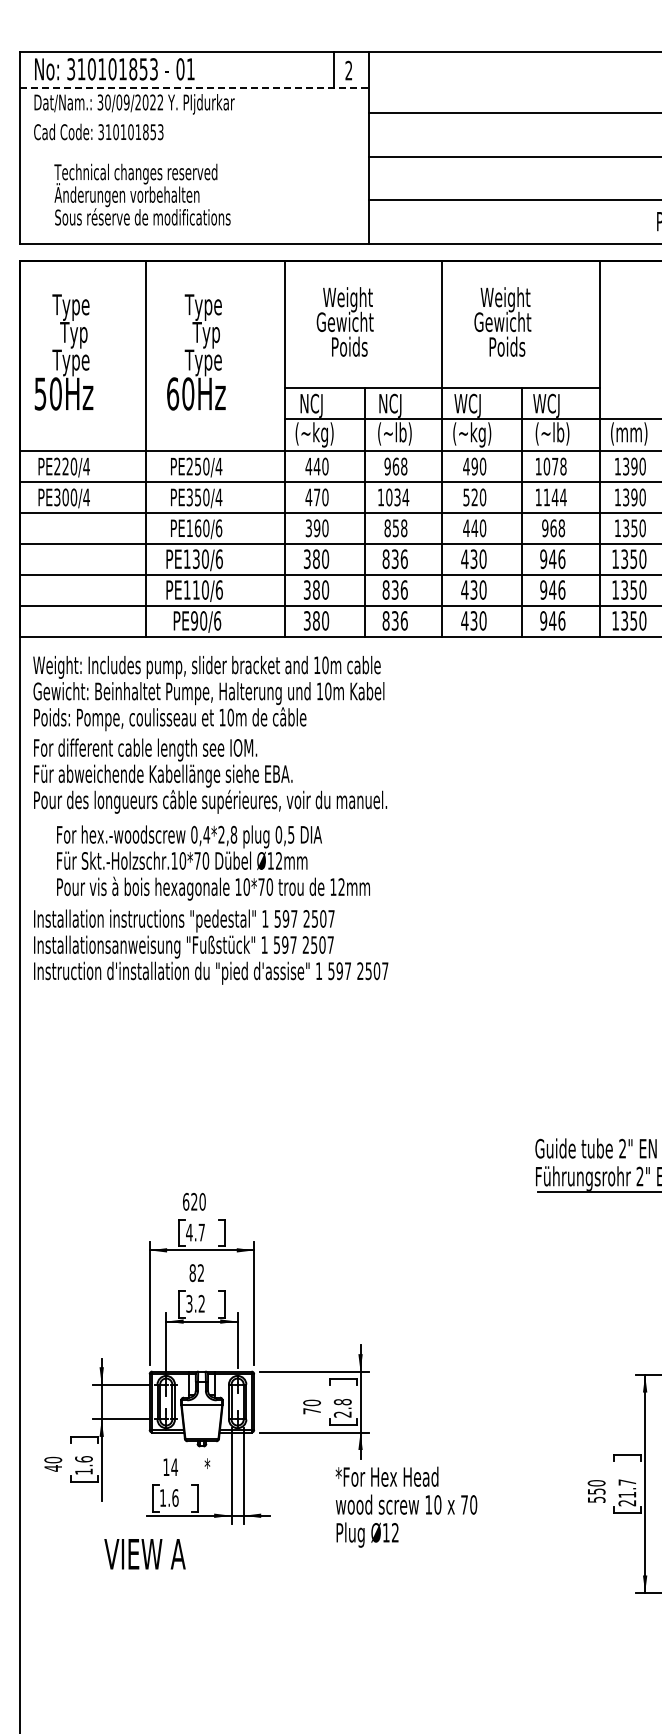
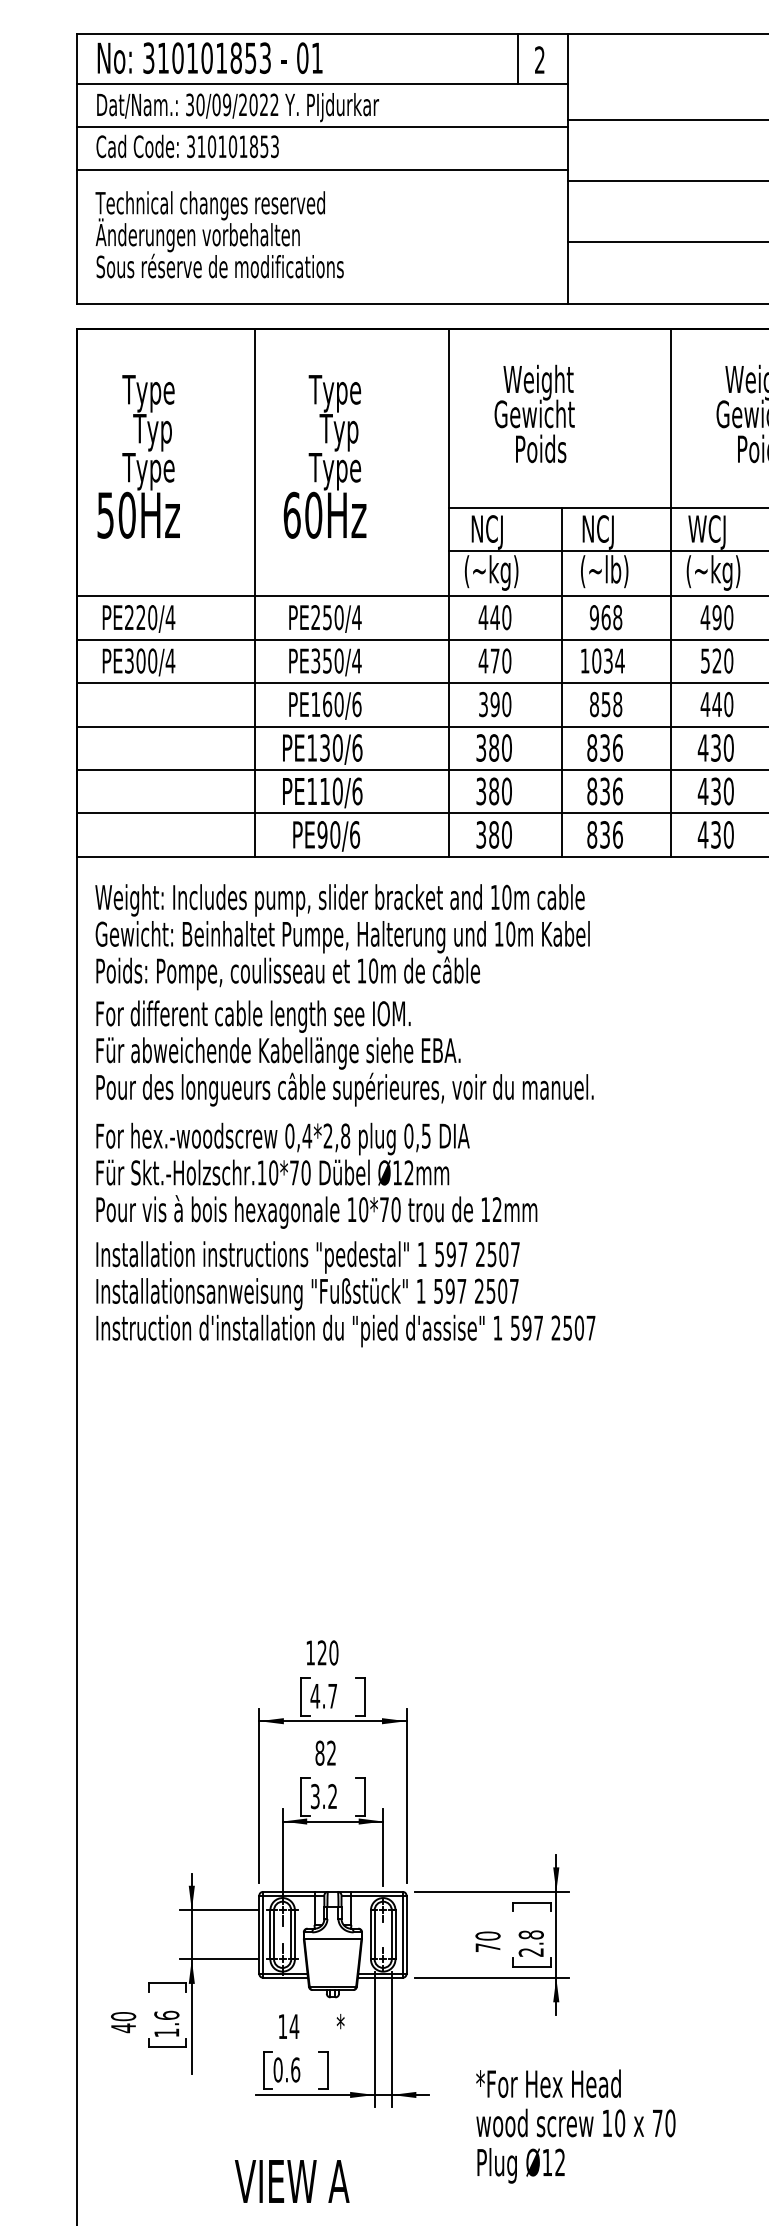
line: (194, 87) -> (322, 83), dashed -> solid
line: (194, 118) -> (322, 127), added
line: (194, 148) -> (322, 169), added
text: (142, 194) -> (219, 234), moved
text: (213, 862) -> (316, 1175), moved
text: (186, 1201) -> (311, 1652), 620 -> 120
text: (162, 1497) -> (277, 2069), 1.6 -> 0.6
text: (406, 1506) -> (575, 2125), moved
text: (144, 1554) -> (291, 2181), moved

